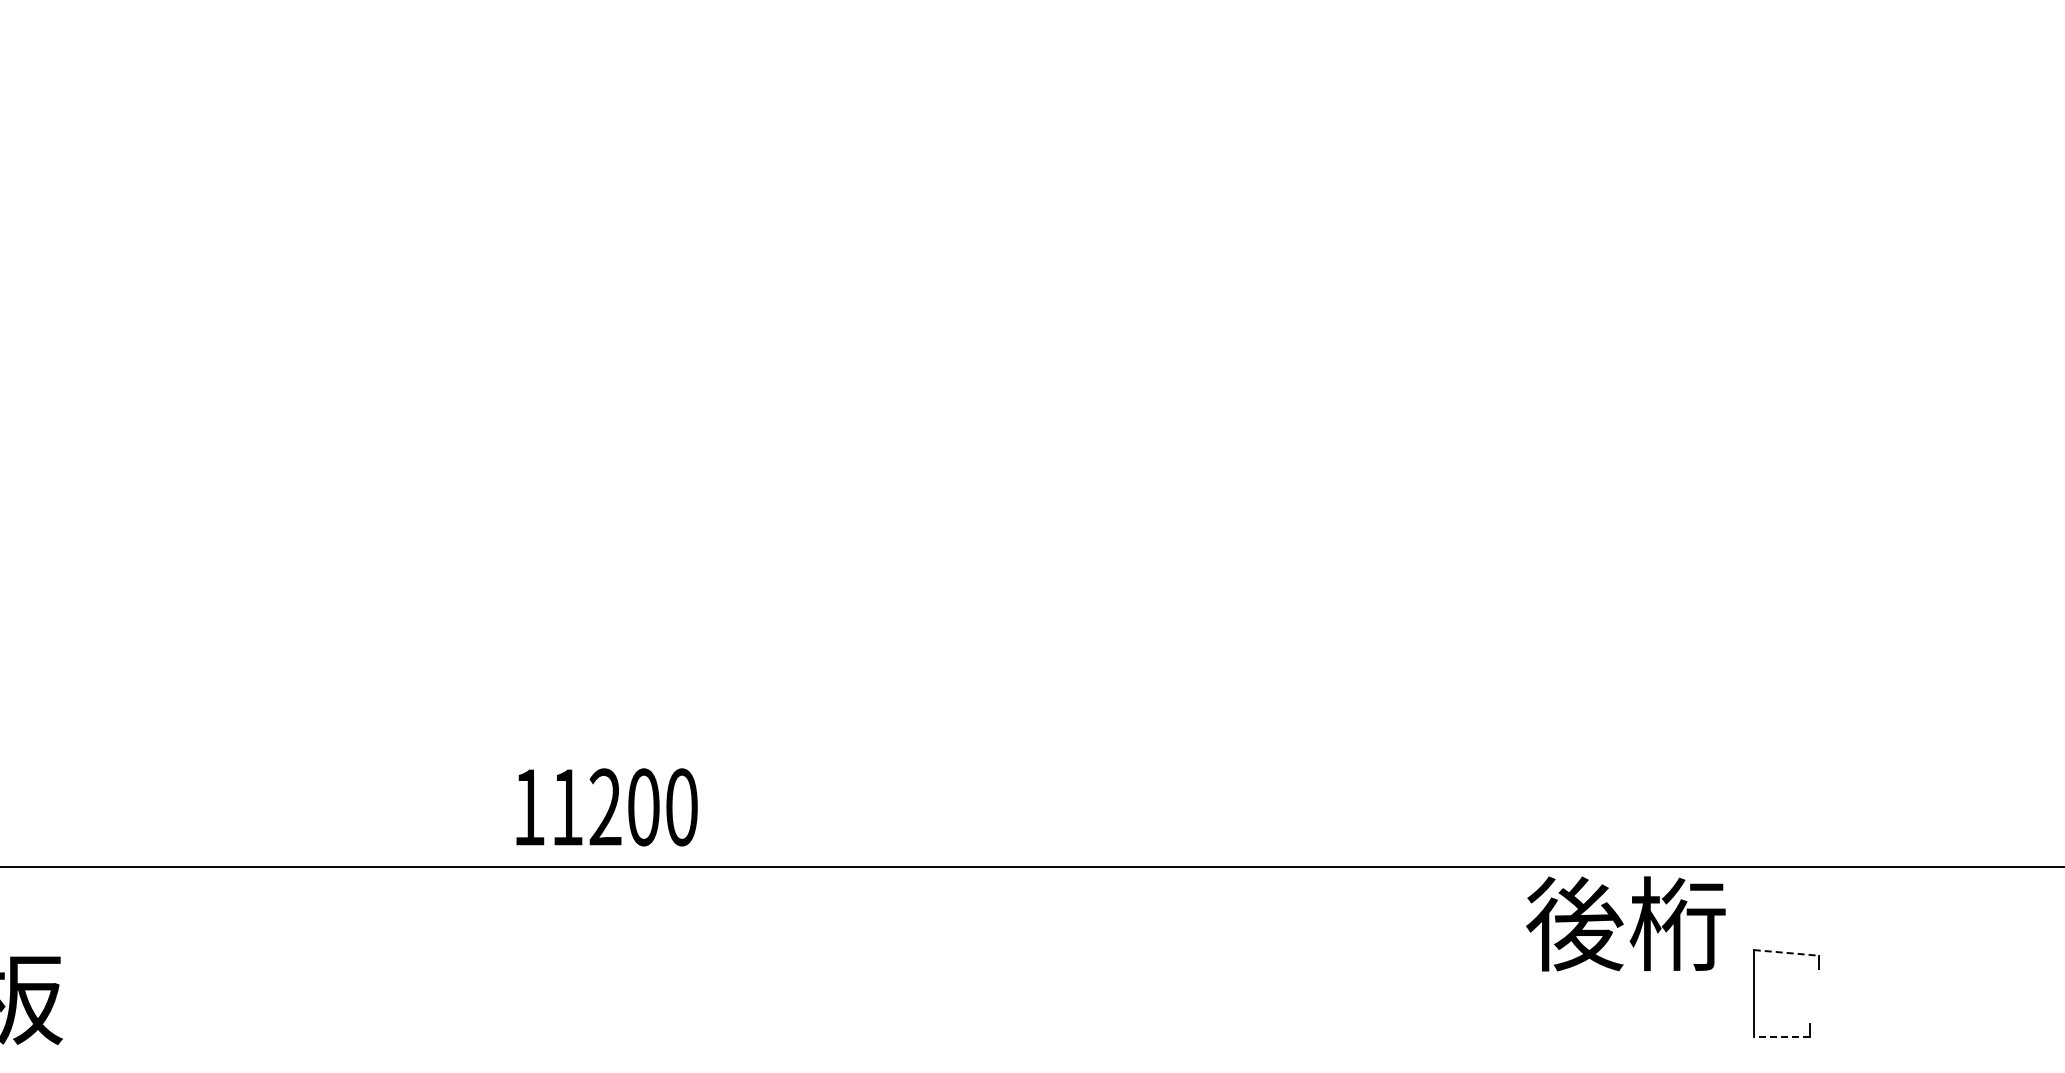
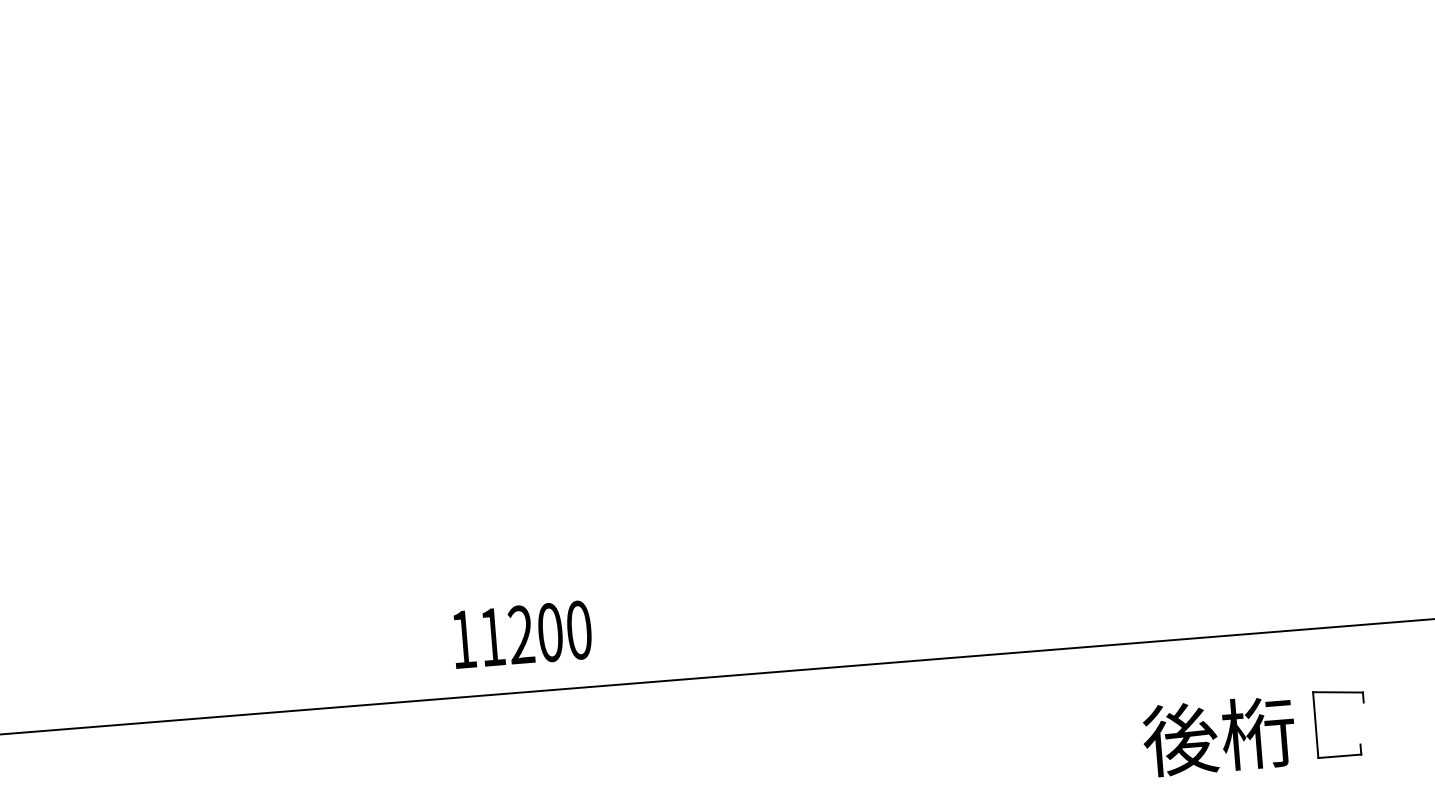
text: (606, 807) -> (522, 634), moved
text: (1625, 923) -> (1218, 735), moved
line: (1786, 952) -> (1337, 692), dashed -> solid
line: (1781, 1036) -> (1339, 755), dashed -> solid

